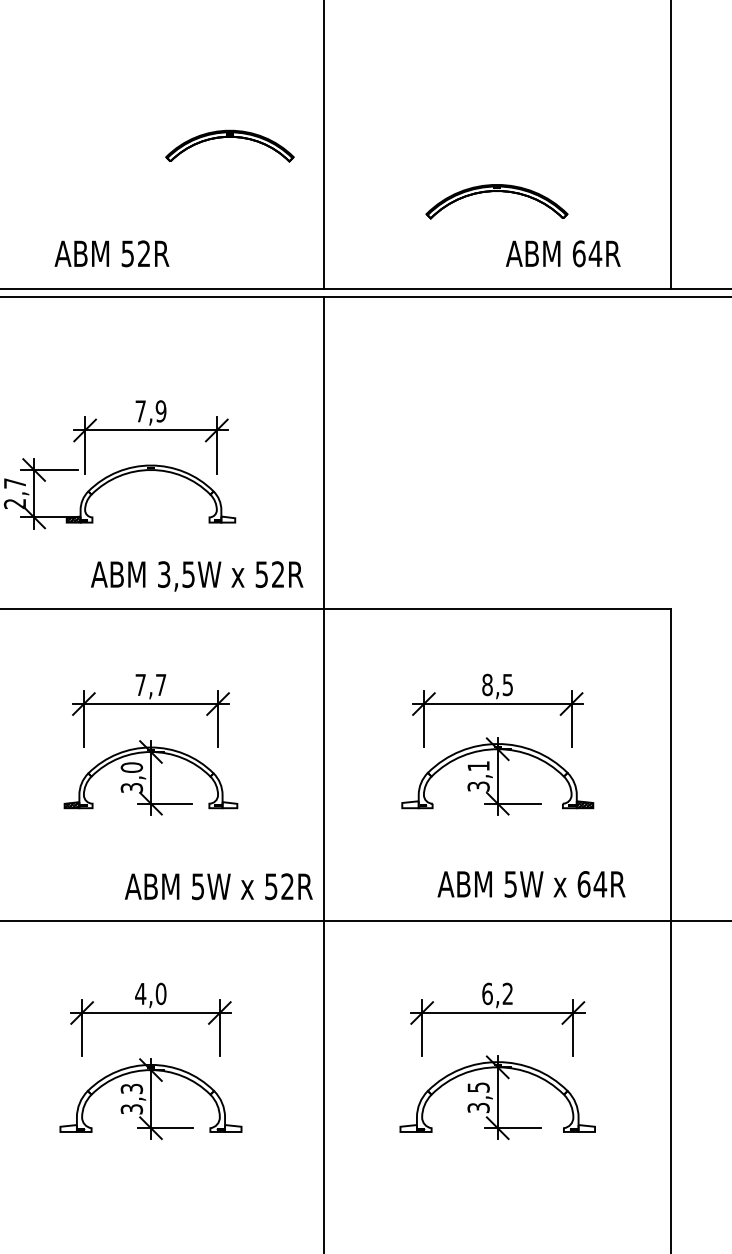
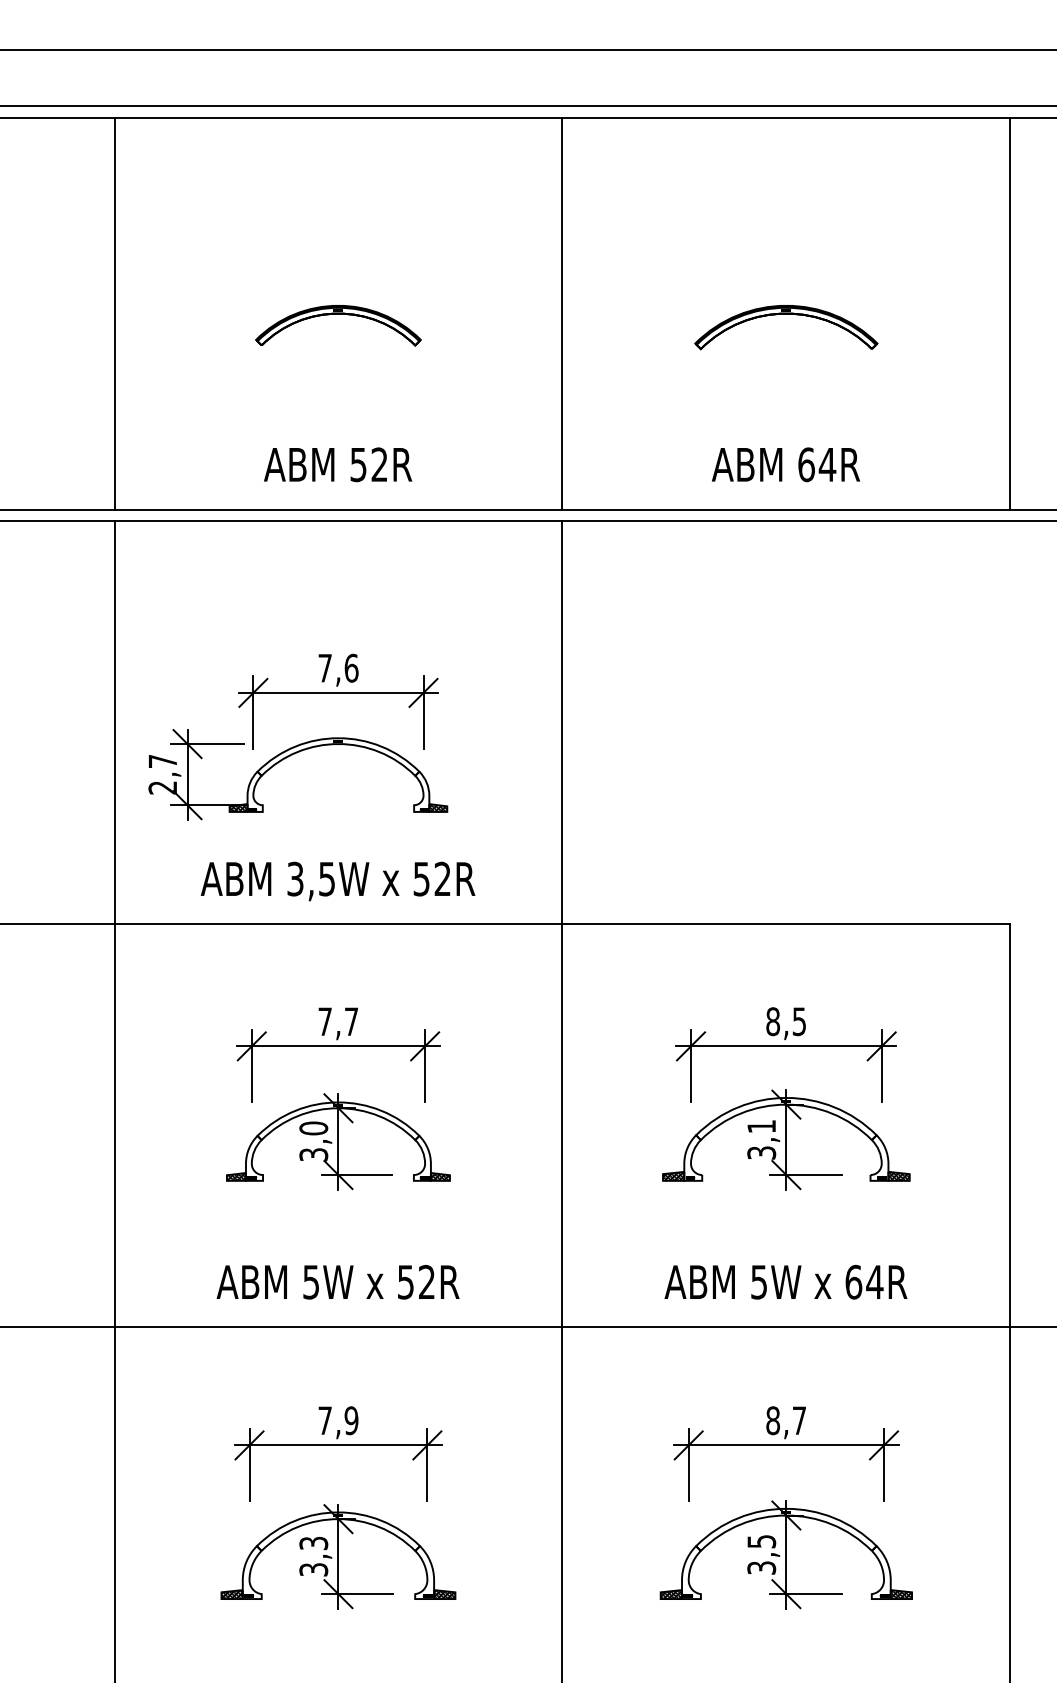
part: (229, 137) -> (338, 314), moved
part: (497, 191) -> (786, 314), moved
text: (112, 253) -> (338, 464), moved
text: (563, 253) -> (786, 464), moved
text: (161, 410) -> (351, 667), 7,9 -> 7,6
hatch: (228, 519) -> (438, 807), added
text: (196, 576) -> (337, 881), moved
hatch: (229, 804) -> (439, 1176), added
hatch: (410, 804) -> (673, 1175), added
text: (531, 883) -> (785, 1281), moved
text: (218, 886) -> (337, 1282), moved
text: (150, 993) -> (337, 1420), 4,0 -> 7,9
text: (497, 993) -> (785, 1420), 6,2 -> 8,7
hatch: (68, 1128) -> (231, 1594), added
hatch: (233, 1128) -> (444, 1594), added
hatch: (408, 1128) -> (671, 1594), added
hatch: (586, 1128) -> (901, 1594), added

